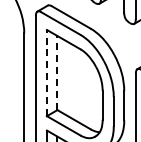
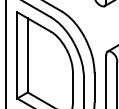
line: (46, 72) -> (16, 54), dashed -> solid
line: (57, 72) -> (27, 54), dashed -> solid

